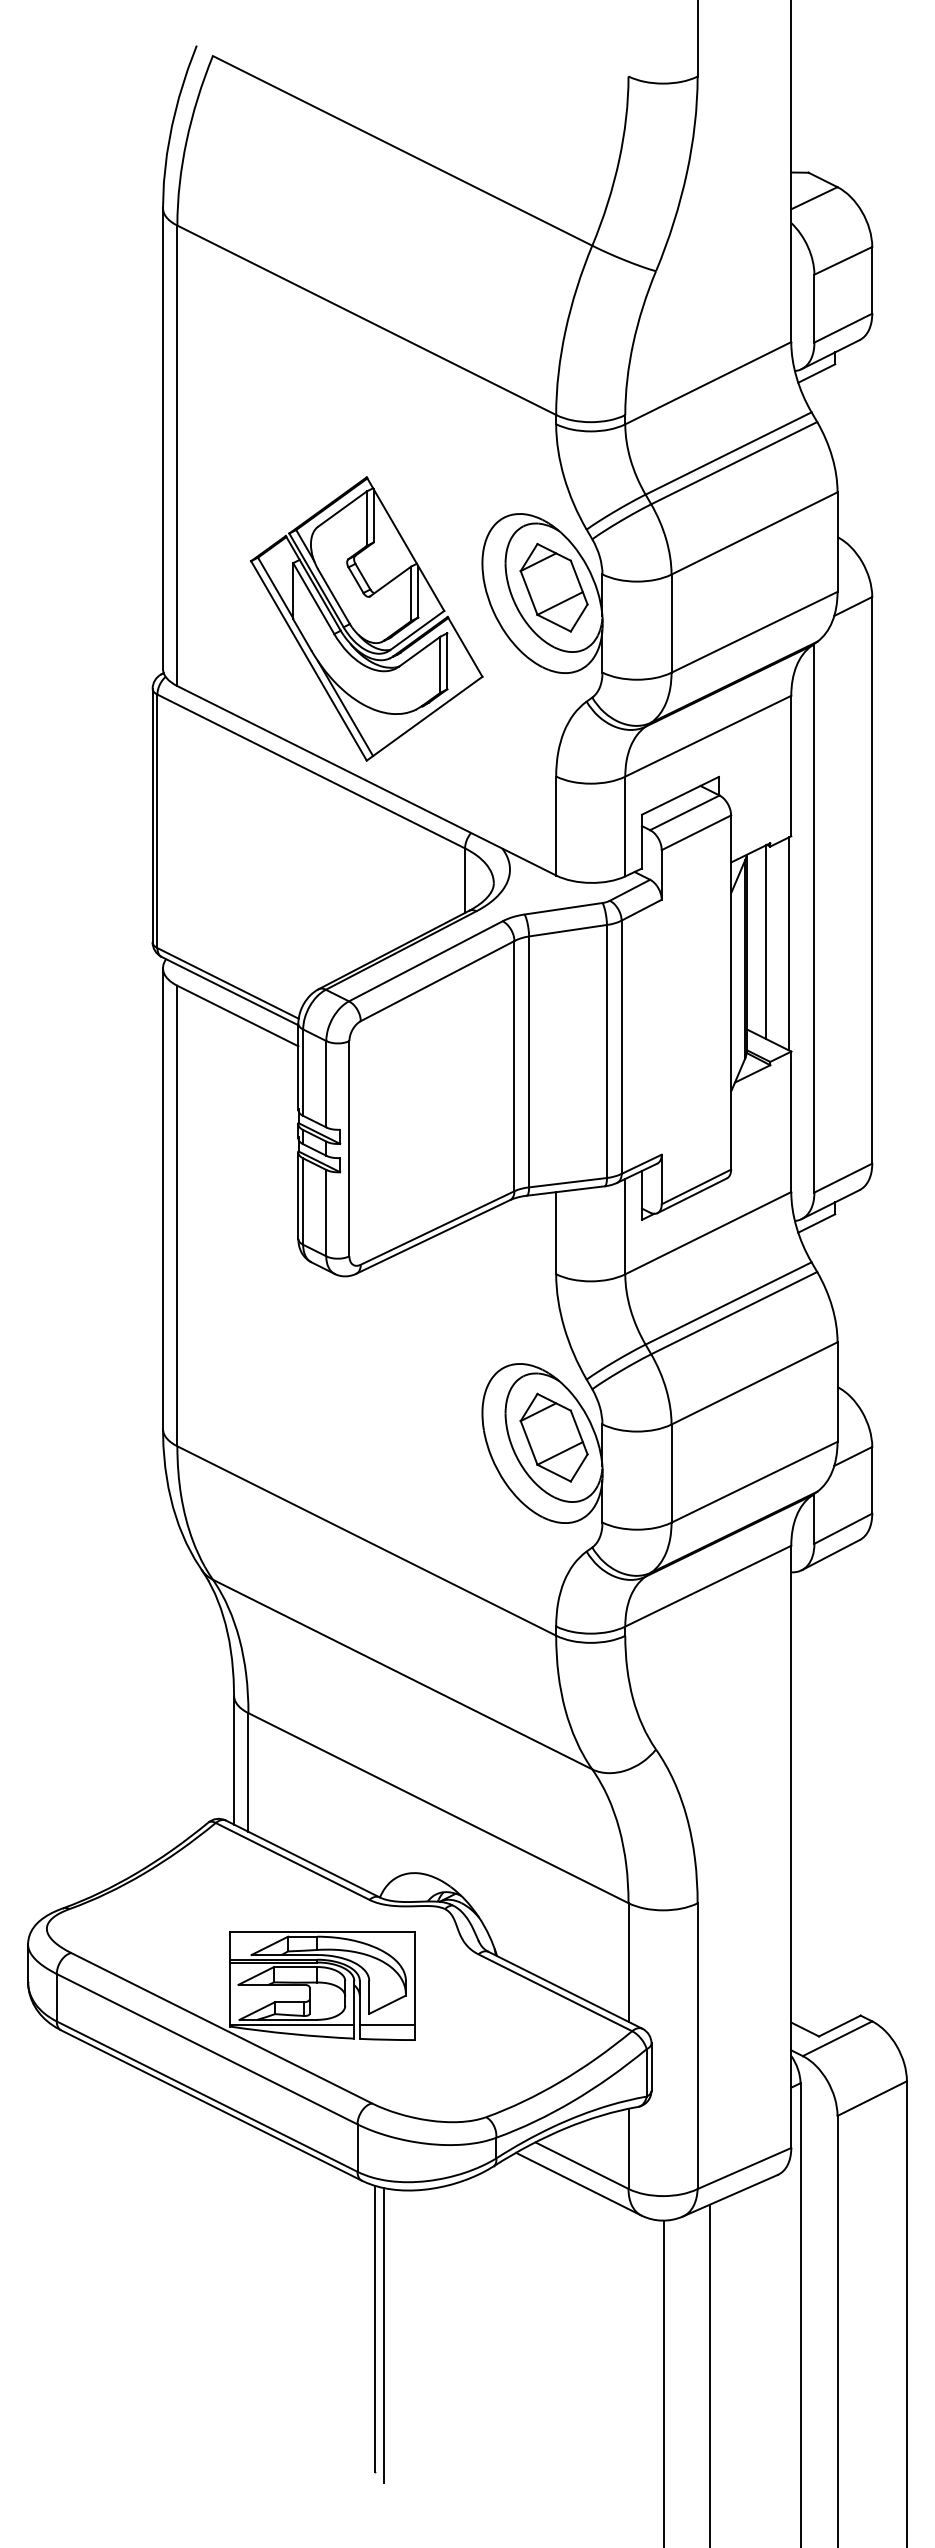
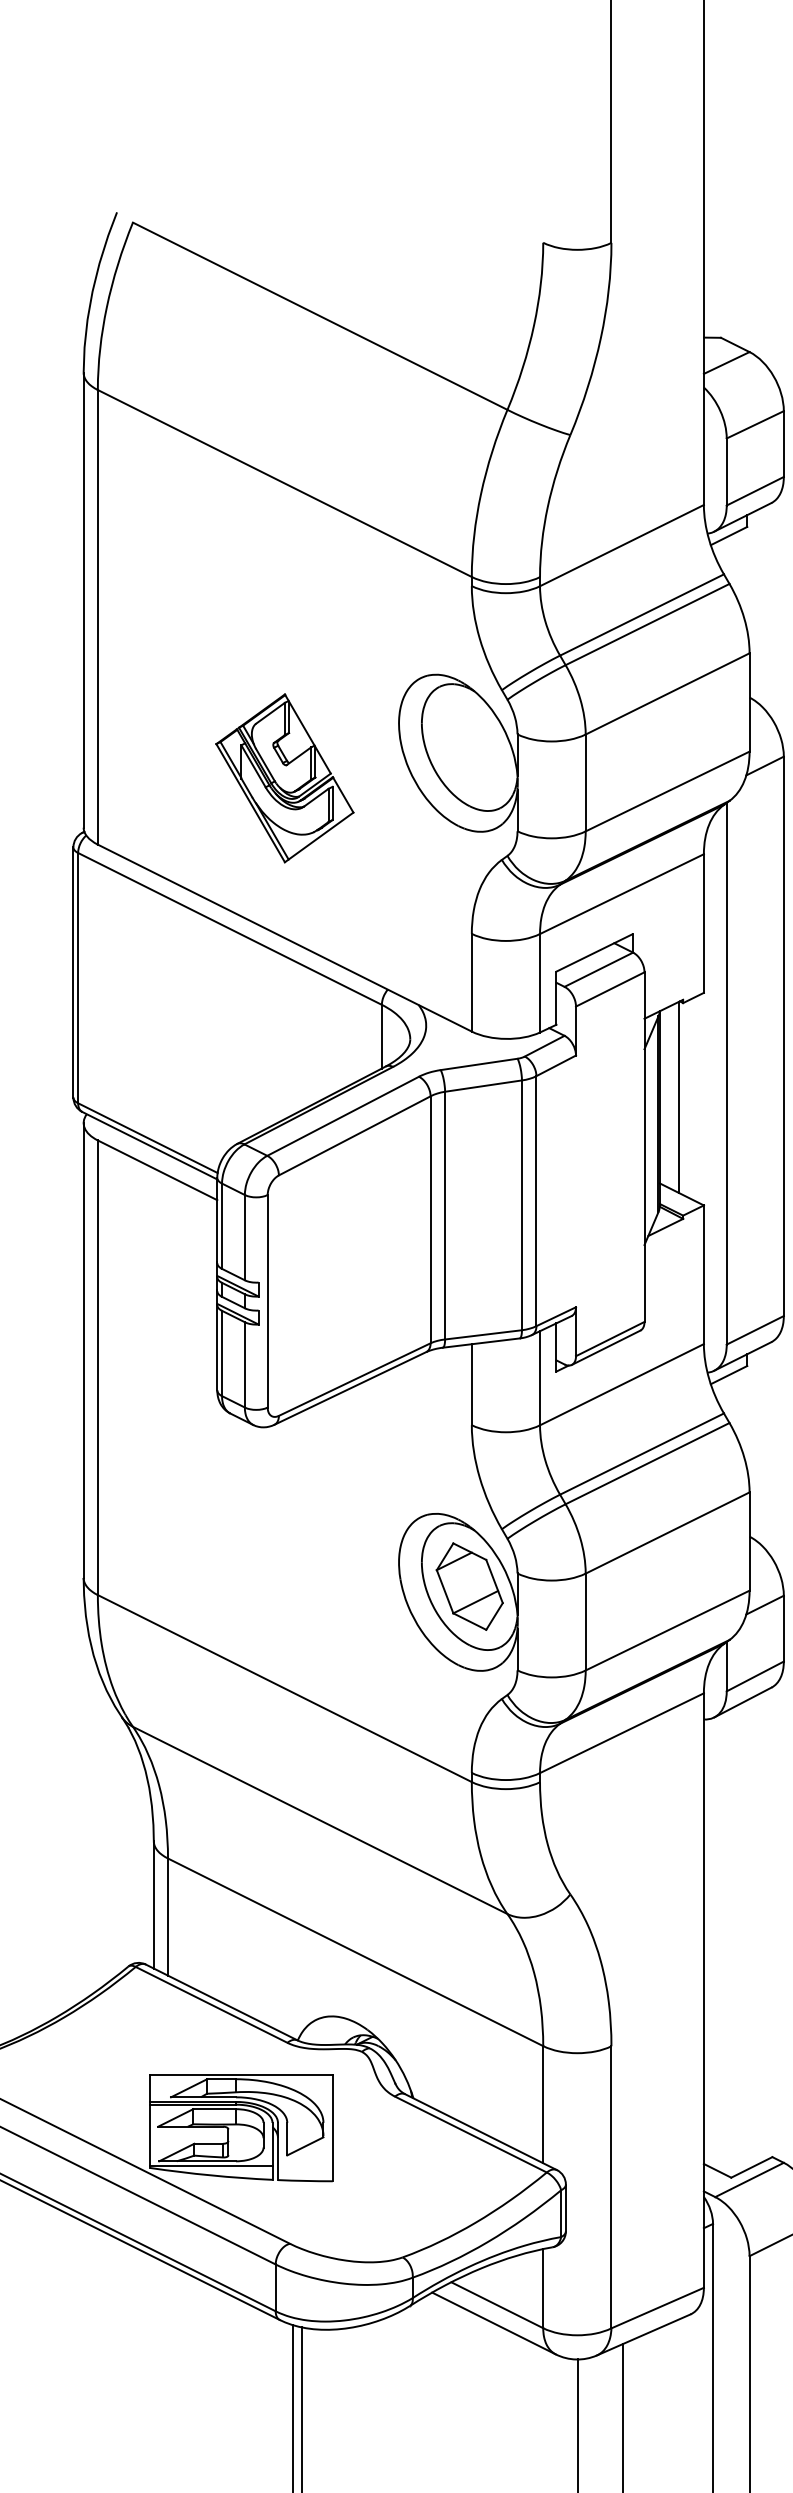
part: (553, 587) -> (469, 747), removed
part: (366, 618) -> (284, 777), size x0.6
line: (788, 943) -> (701, 1098), removed
line: (387, 2024) -> (305, 2165), removed

